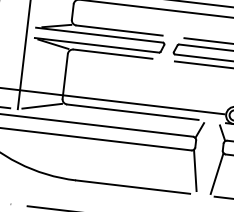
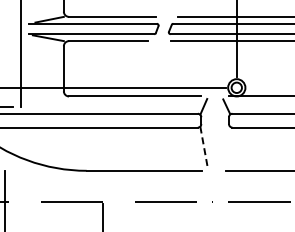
line: (42, 105) -> (44, 100), removed
line: (195, 170) -> (204, 146), solid -> dashed
line: (217, 173) -> (226, 147), removed

